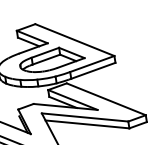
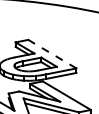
line: (75, 40) -> (52, 54), solid -> dashed

